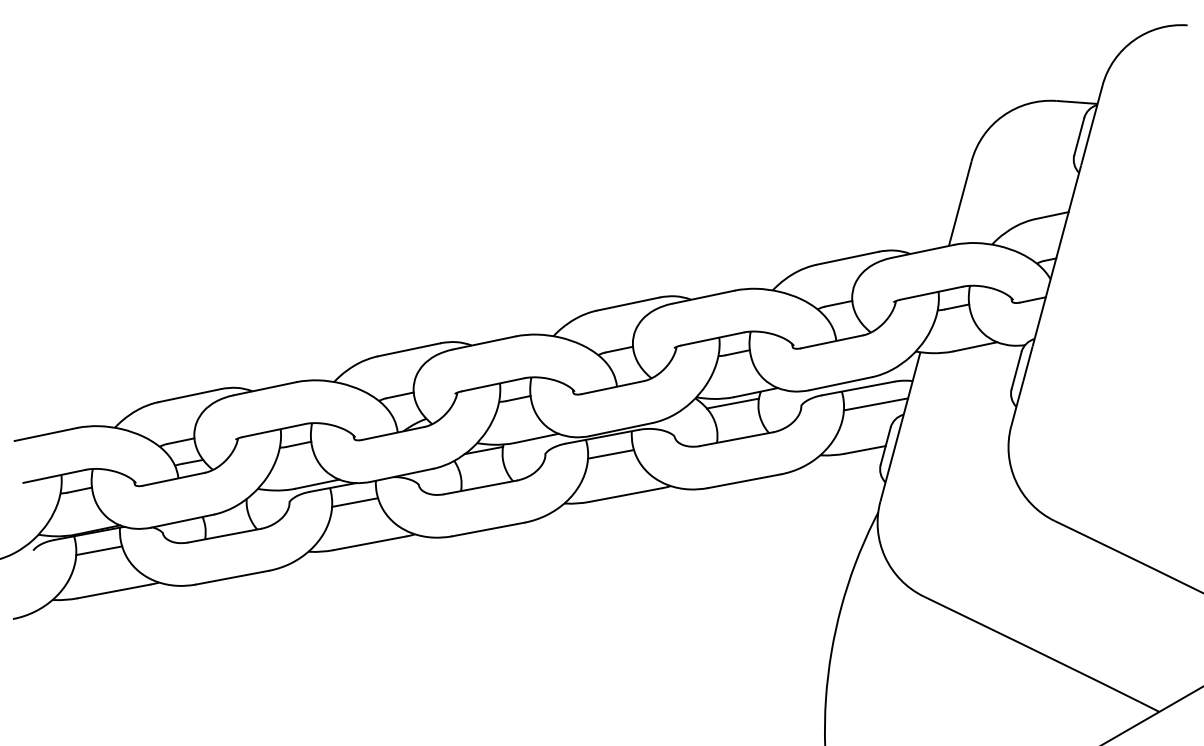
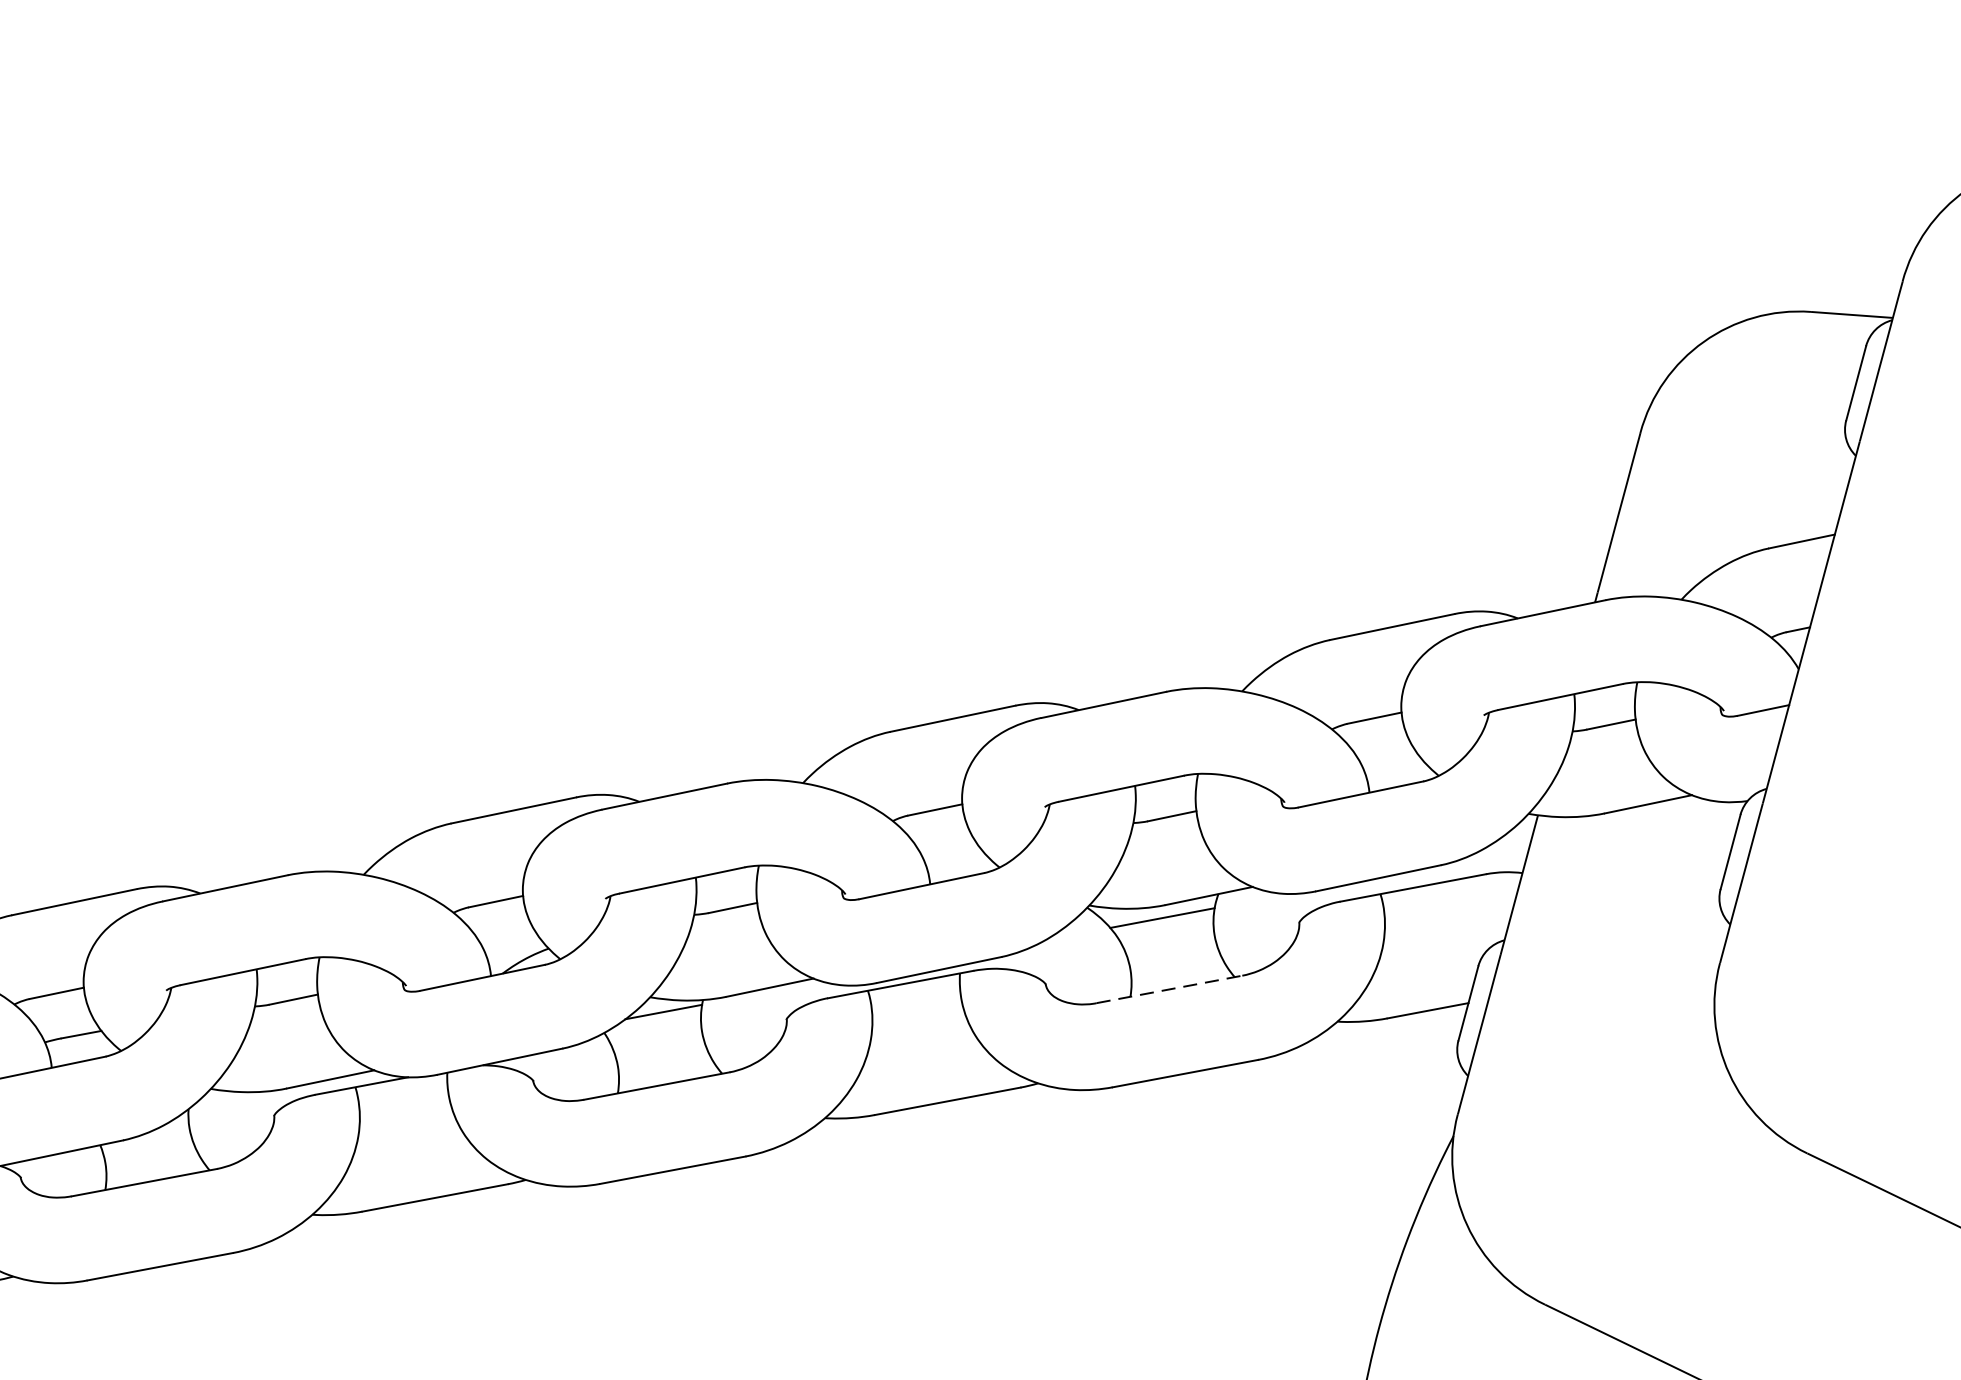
line: (875, 404) -> (1447, 919), removed
line: (736, 439) -> (1169, 989), solid -> dashed
line: (610, 454) -> (917, 1020), removed
line: (355, 502) -> (406, 1116), removed

